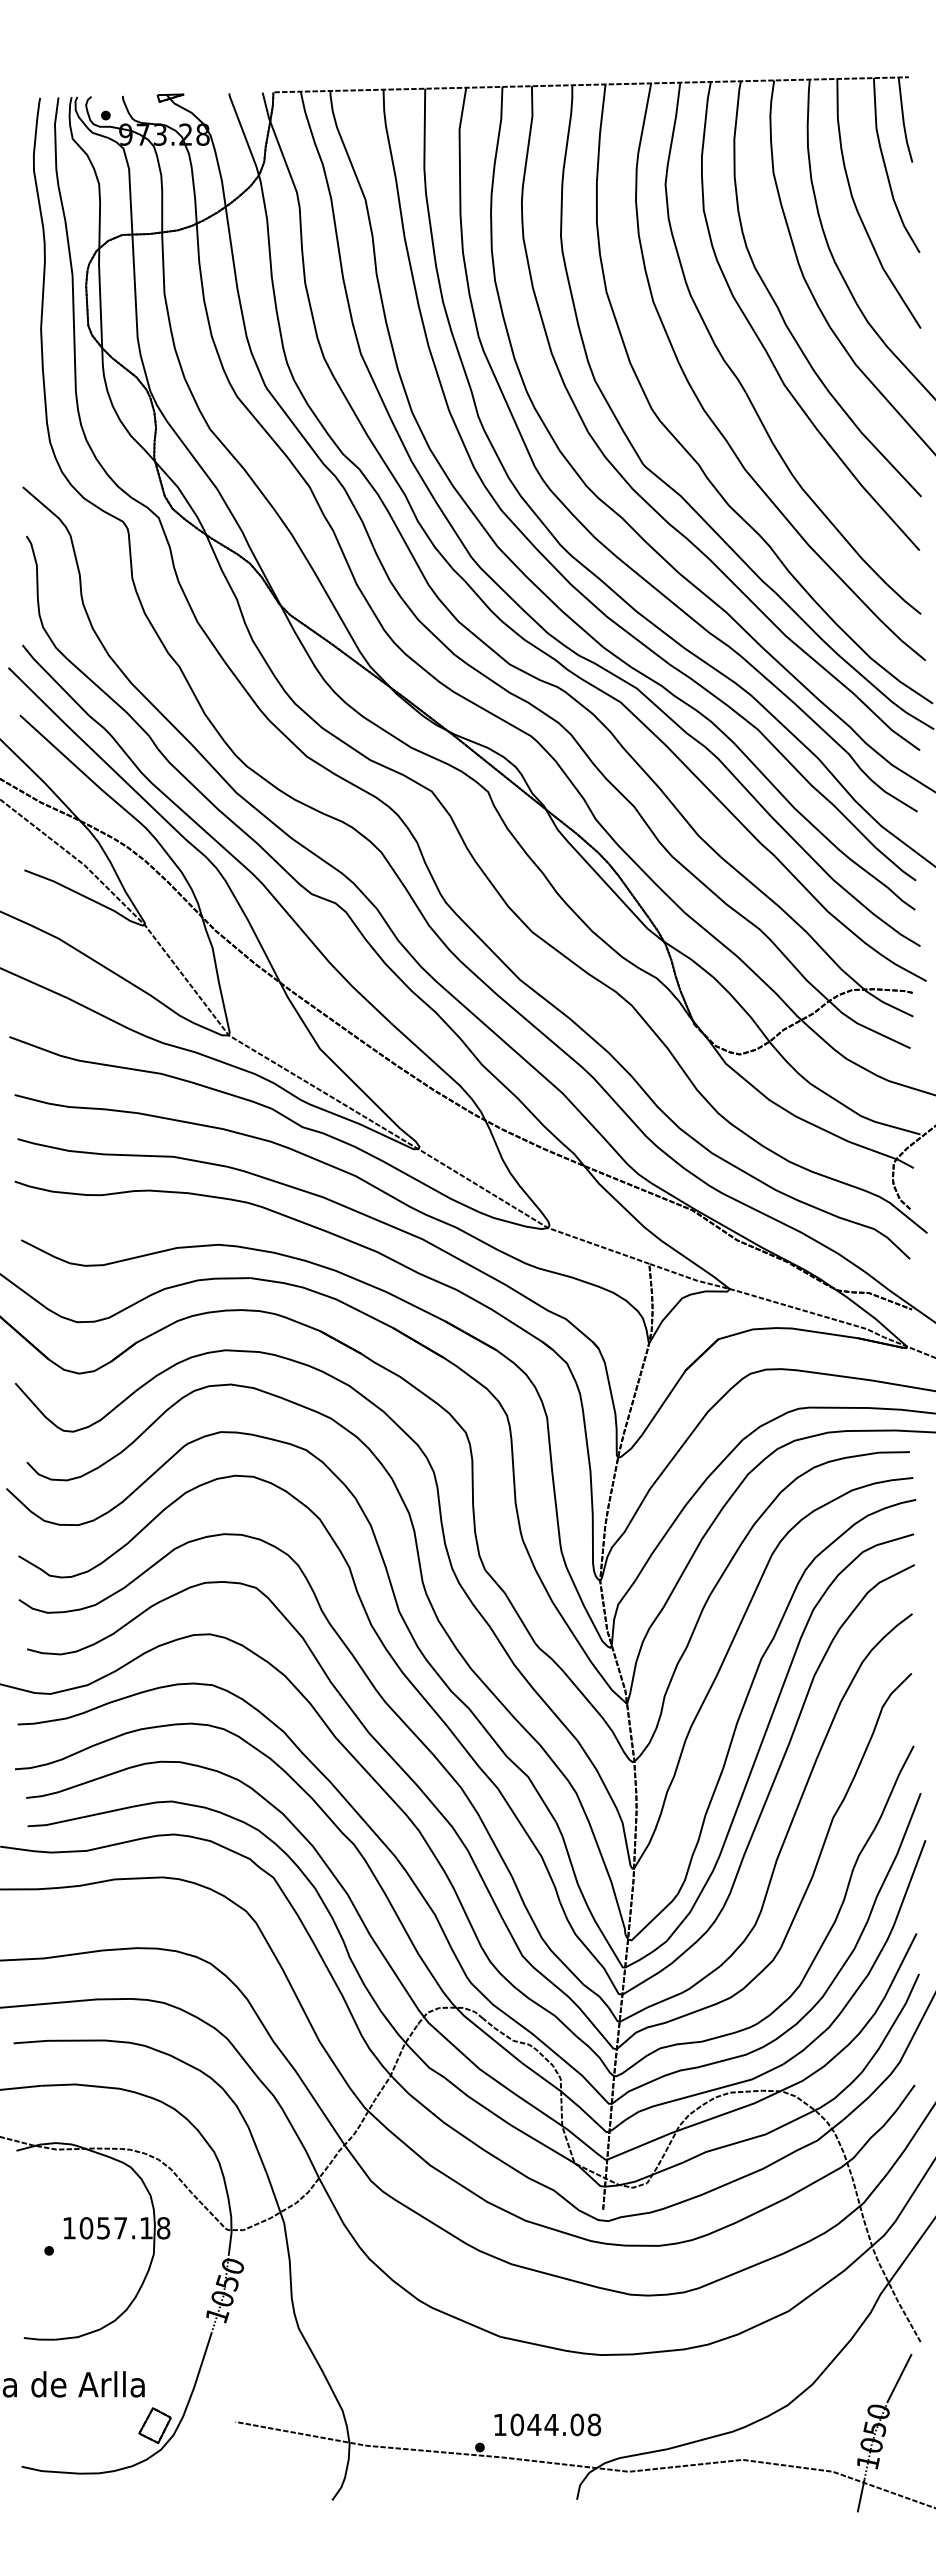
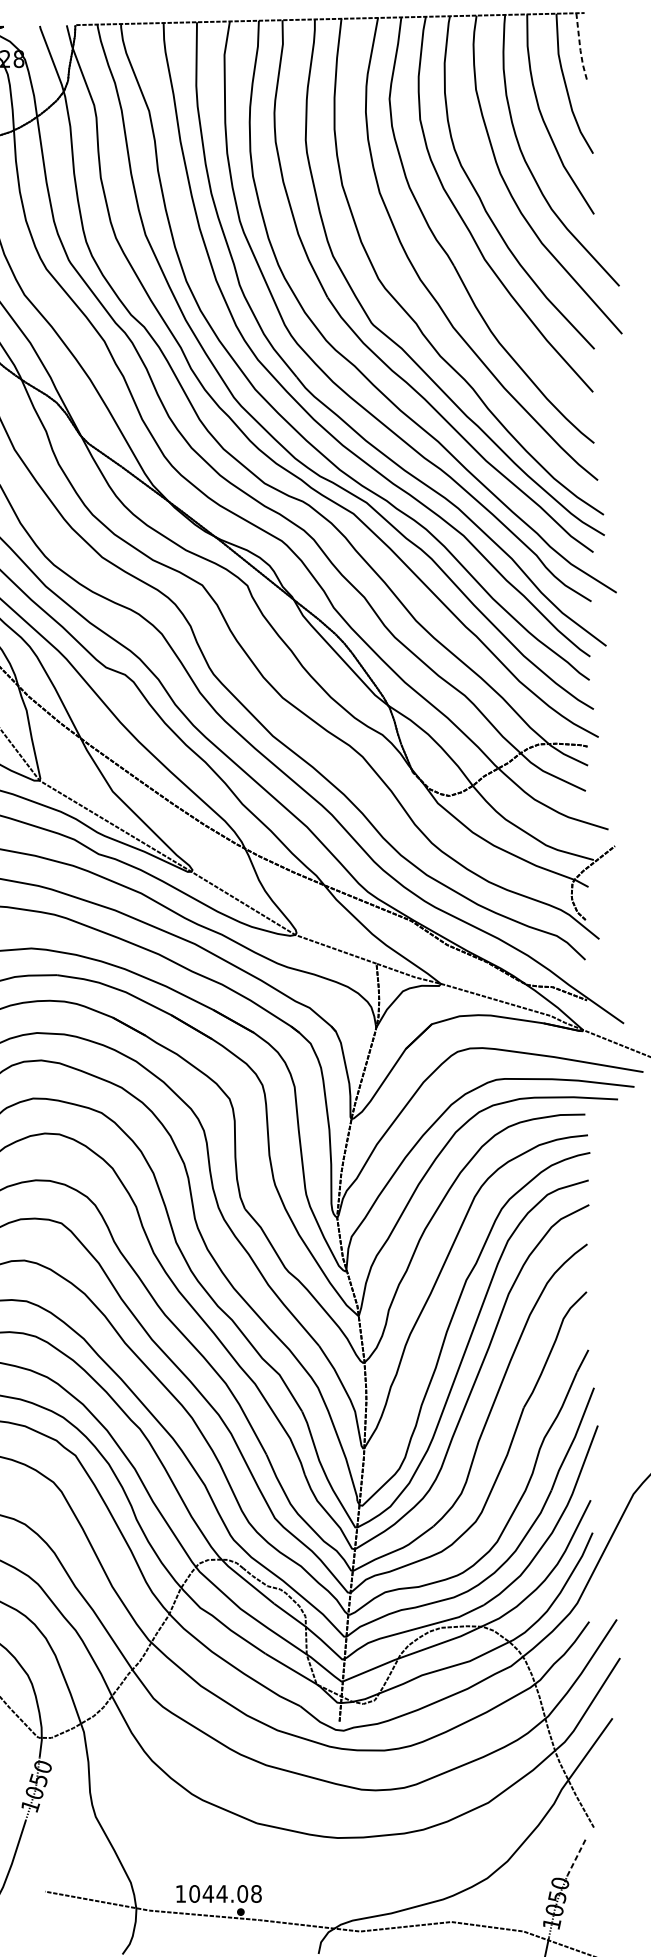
line: (903, 121) -> (580, 48), solid -> dashed
line: (899, 2379) -> (577, 1857), solid -> dashed
text: (547, 2424) -> (218, 1893), moved

